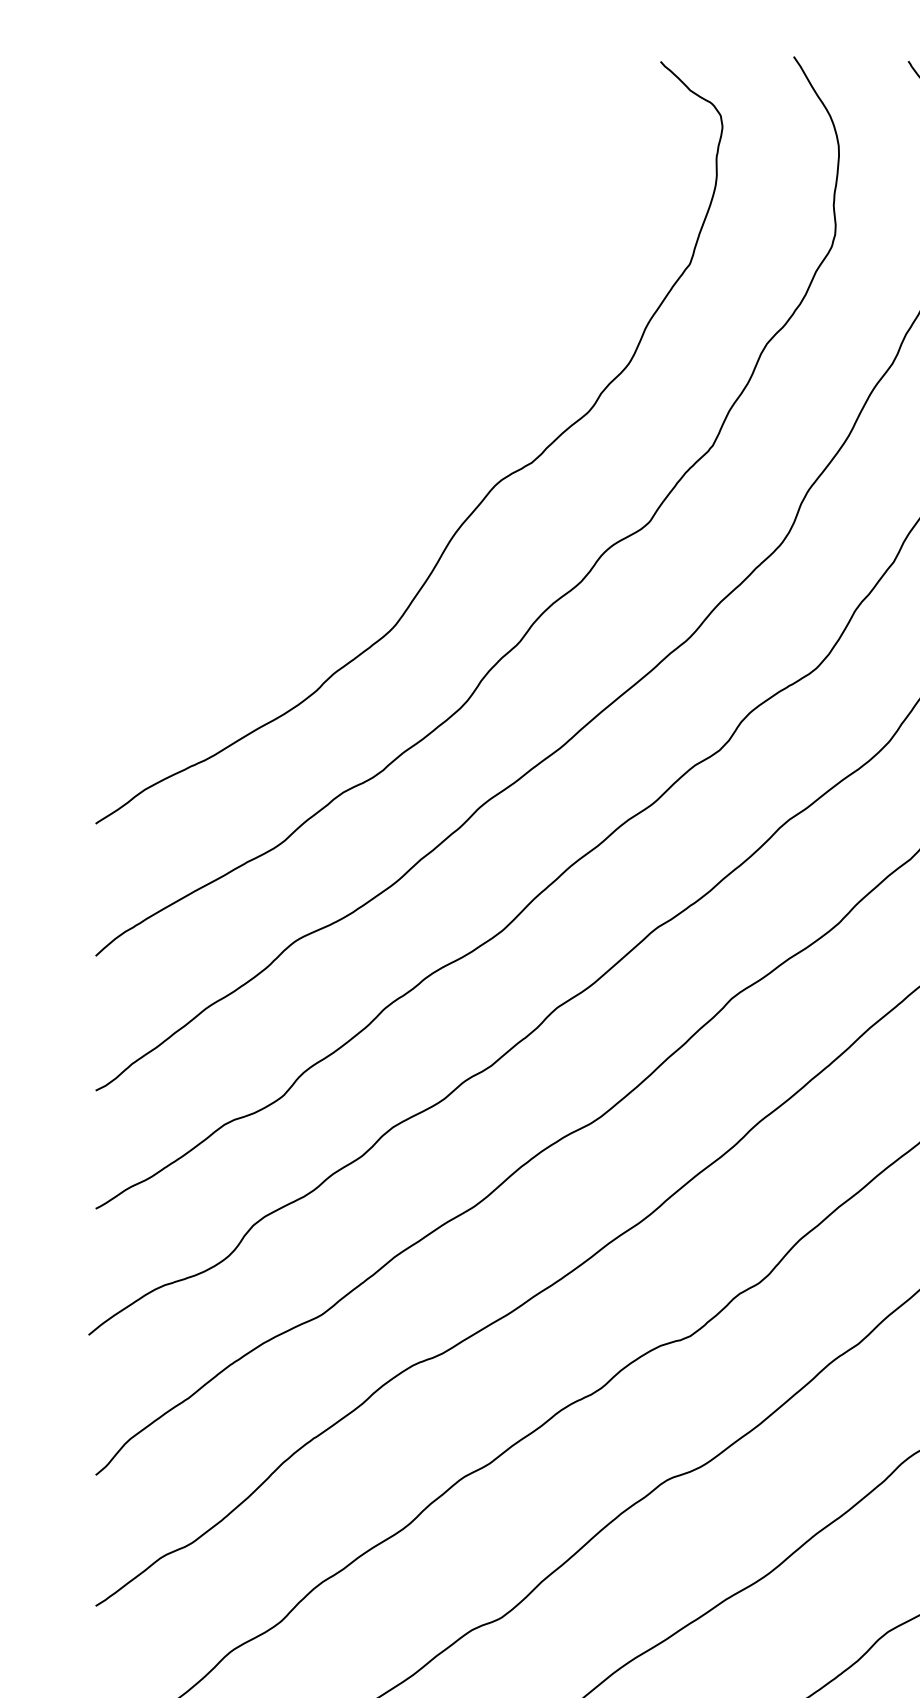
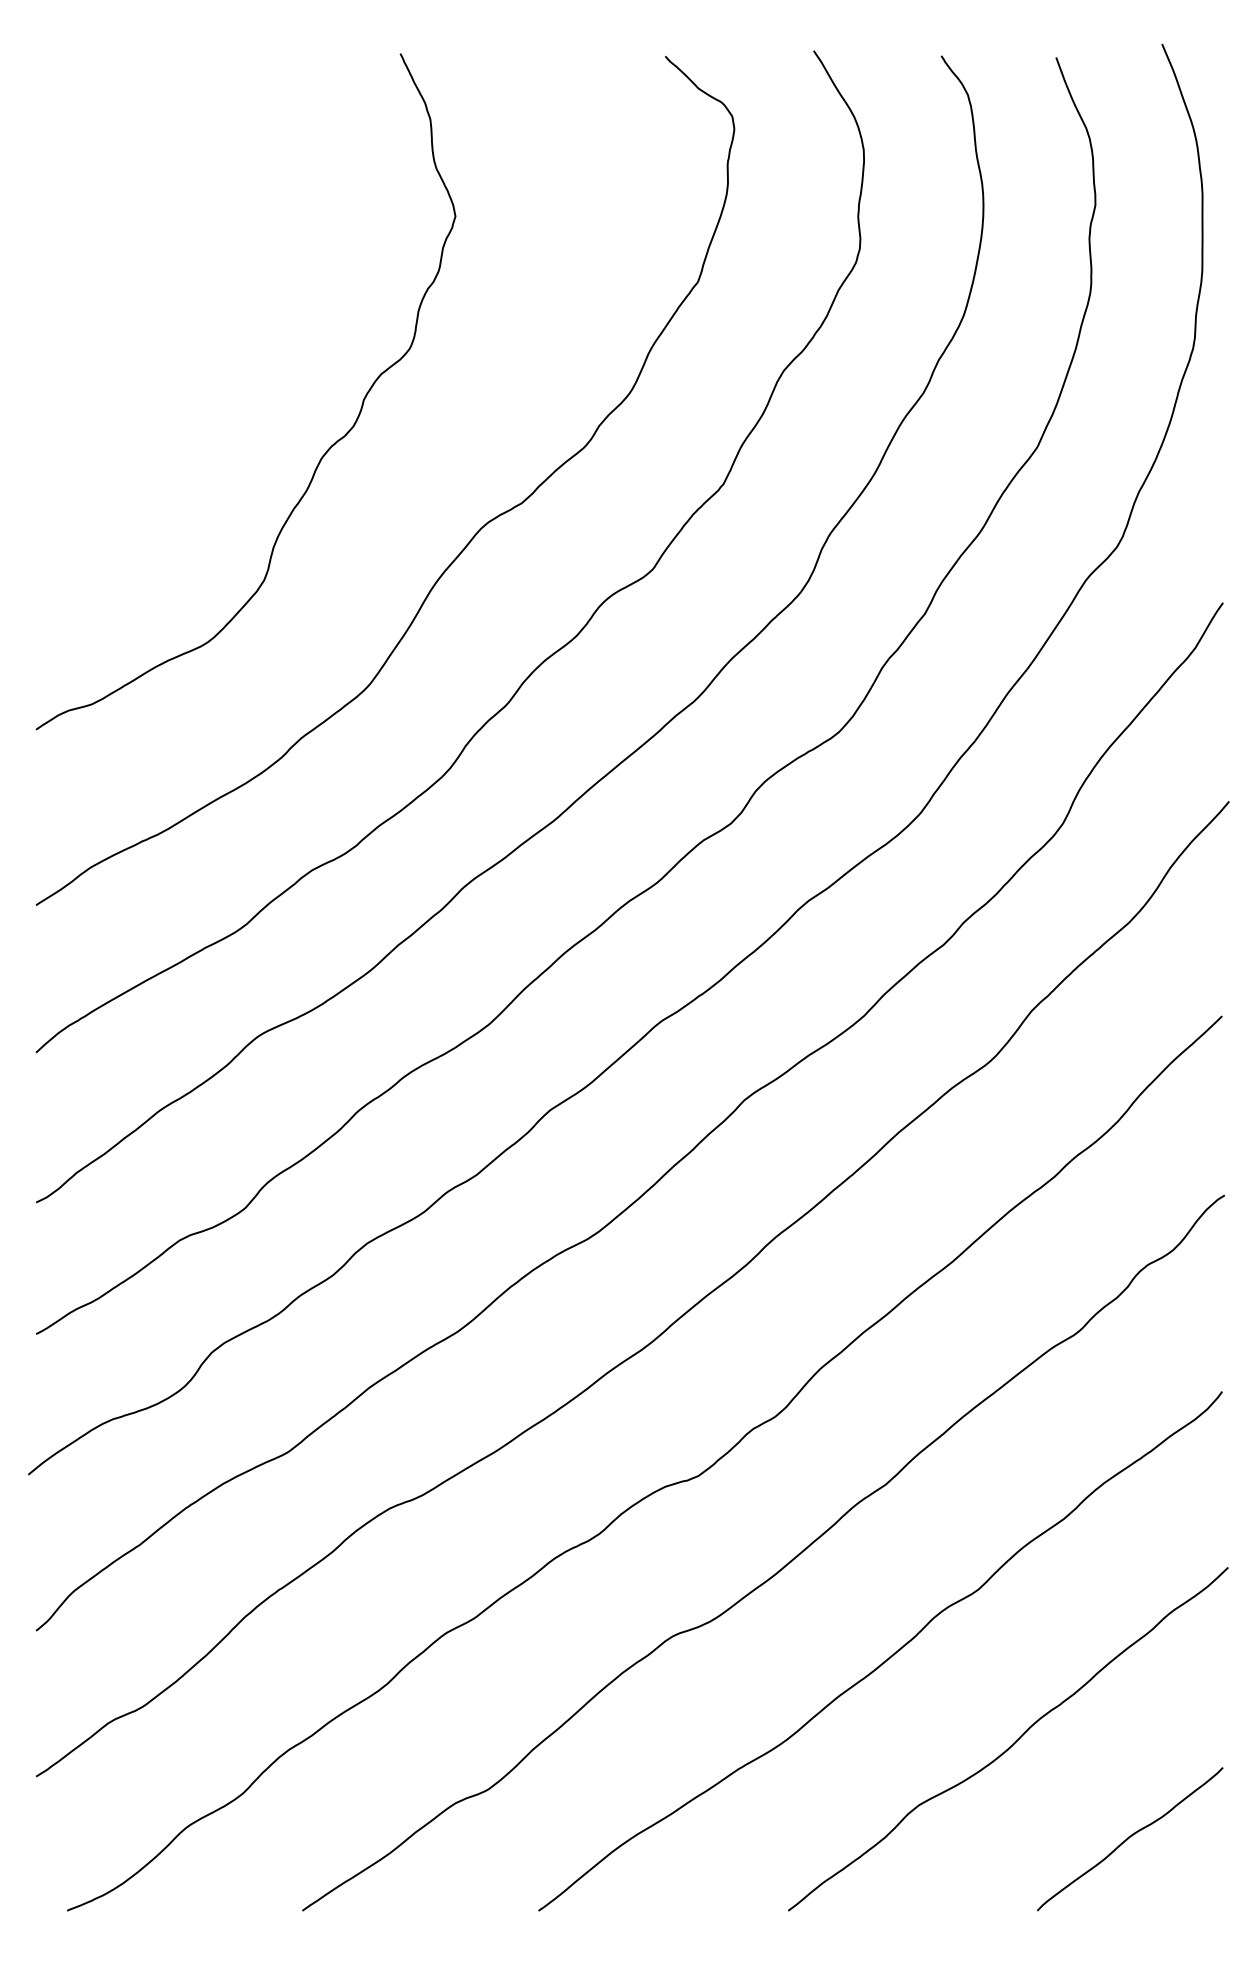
curve: (352, 419) -> (322, 455), added

